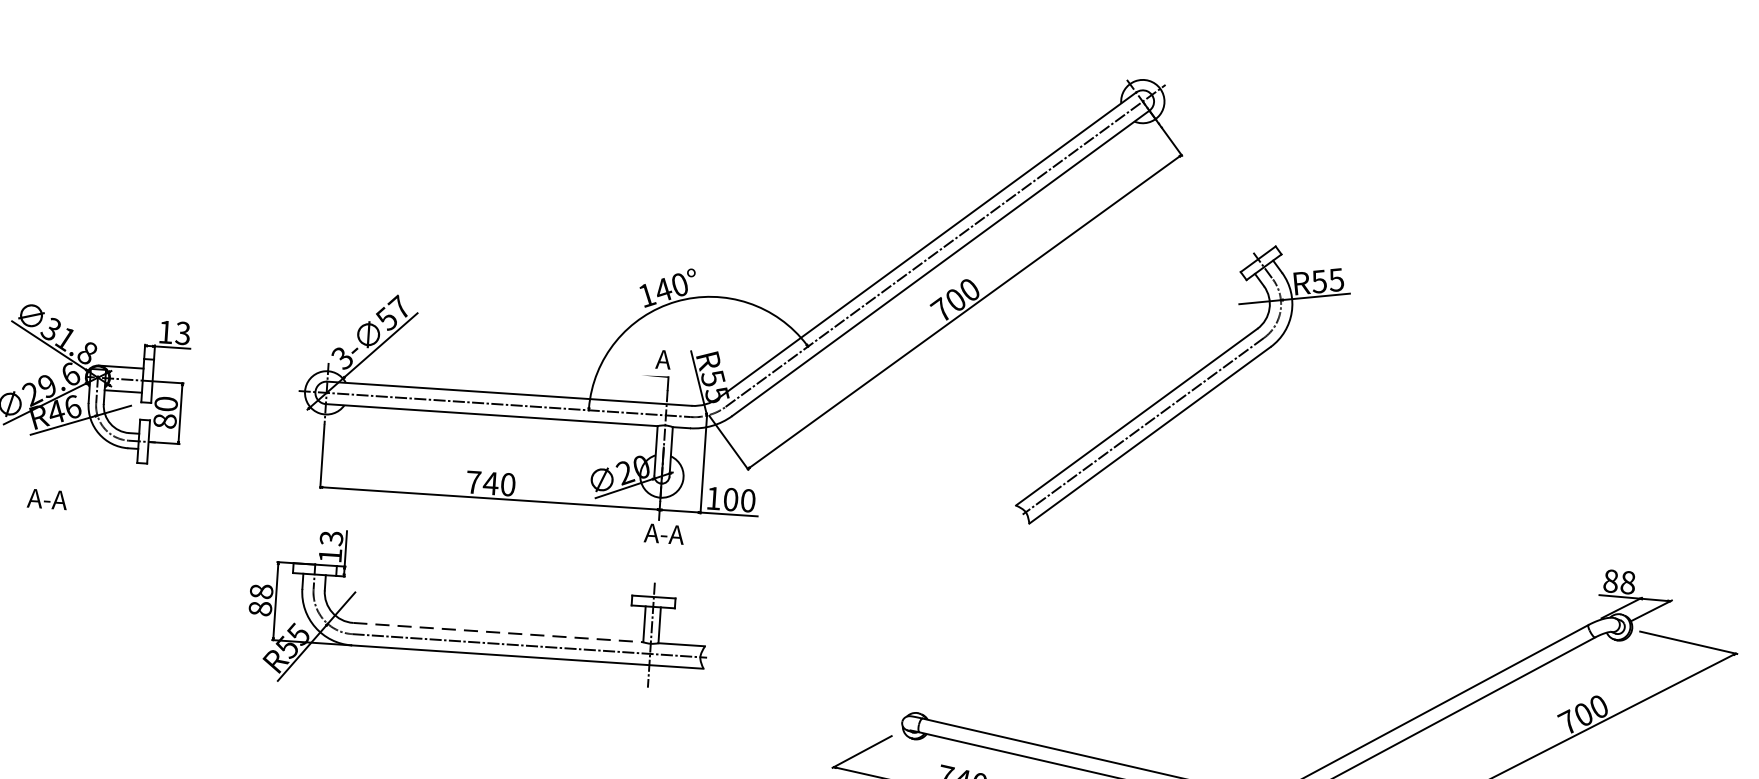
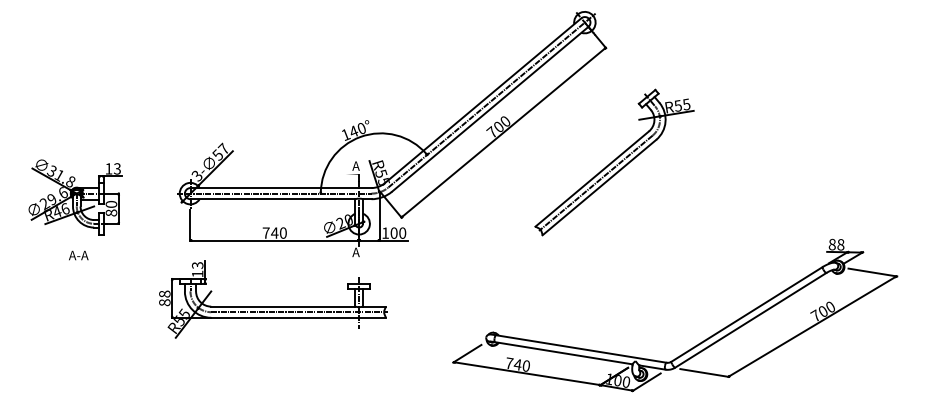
text: (46, 499) -> (78, 255), moved
text: (670, 534) -> (365, 252), A-A -> A
line: (498, 632) -> (283, 306), dashed -> solid

